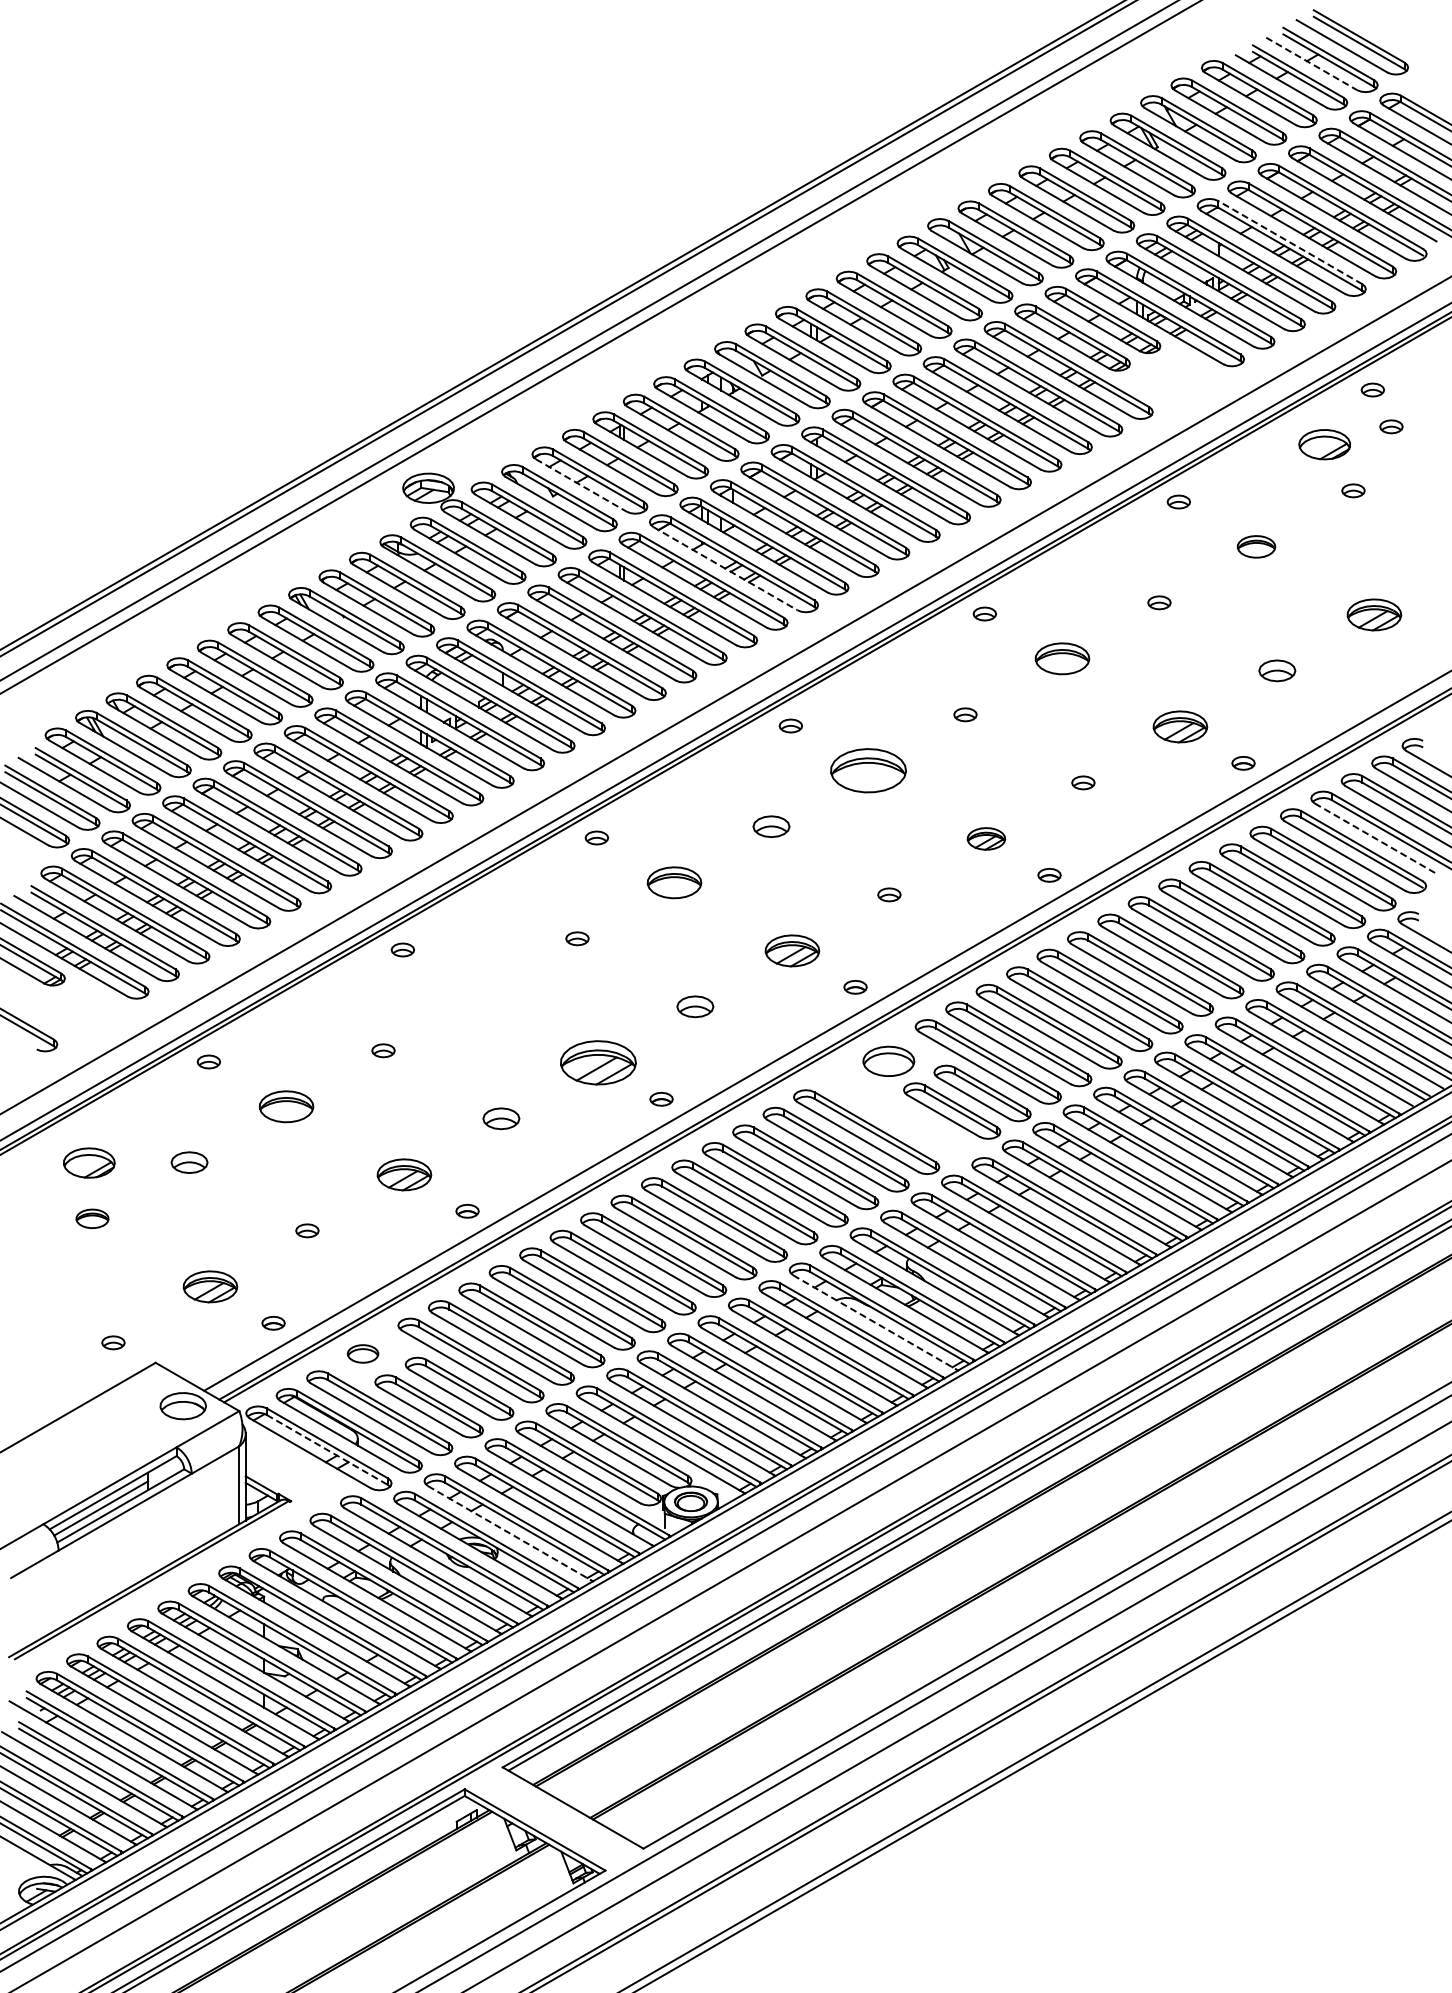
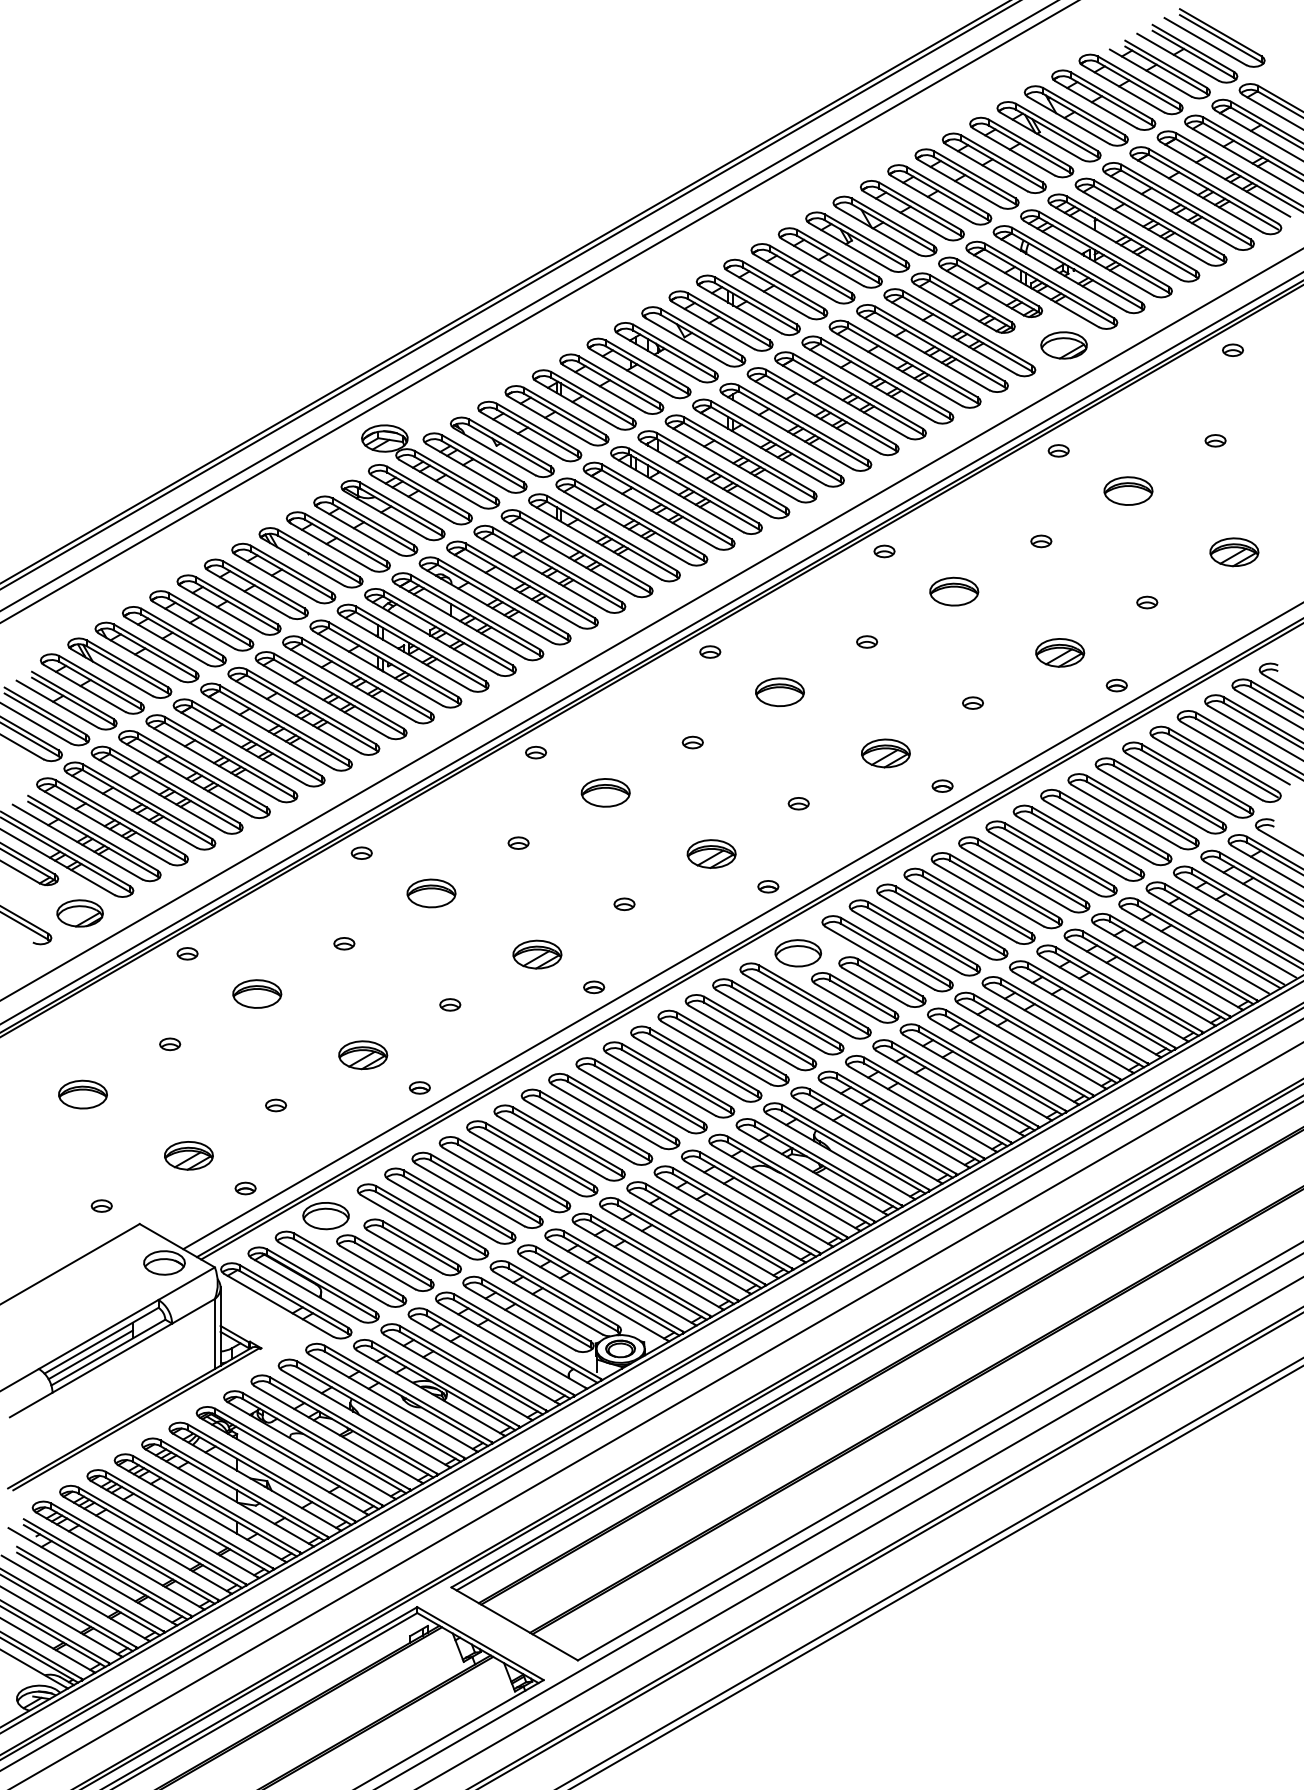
line: (1312, 64) -> (1178, 57), dashed -> solid
line: (1289, 242) -> (1158, 217), dashed -> solid
part: (1391, 426) -> (1249, 383), removed
part: (1324, 444) -> (1063, 345), moved
line: (581, 485) -> (522, 436), dashed -> solid
part: (1256, 546) -> (1128, 490), size x1.43
line: (725, 568) -> (651, 510), dashed -> solid
part: (1277, 670) -> (1147, 602), size x0.62
part: (868, 770) -> (779, 692), size x0.71
part: (771, 826) -> (692, 742), size x0.62
part: (986, 838) -> (885, 753), size x1.43
line: (1375, 838) -> (1235, 753), dashed -> solid
part: (480, 994) -> (431, 893), added
part: (695, 1006) -> (624, 903), size x0.62
part: (598, 1062) -> (537, 954), size x0.71
part: (896, 1114) -> (805, 1000), added
part: (501, 1118) -> (450, 1004), size x0.62
part: (89, 1162) -> (80, 912), moved
part: (189, 1162) -> (170, 1044), size x0.62
part: (92, 1218) -> (82, 1094), size x1.67
line: (875, 1322) -> (786, 1187), dashed -> solid
part: (362, 1353) -> (325, 1215), size x1.67
line: (327, 1450) -> (294, 1302), dashed -> solid
line: (509, 1533) -> (457, 1377), dashed -> solid

